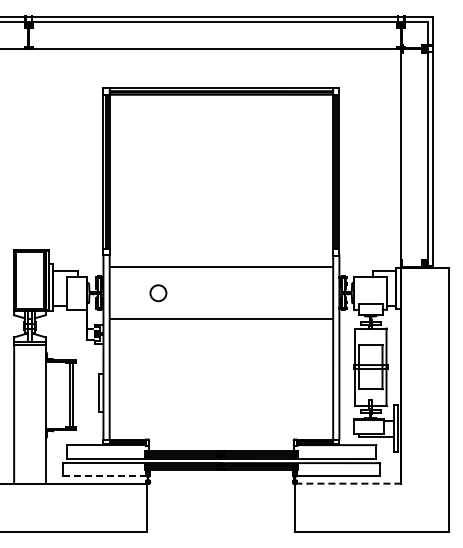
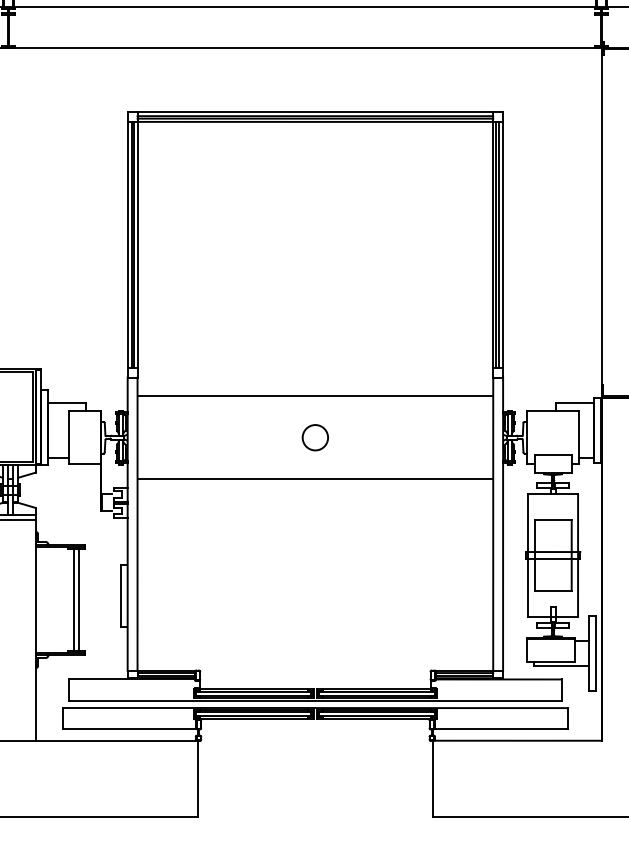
circle: (158, 293) -> (315, 438), moved
line: (104, 476) -> (129, 729), dashed -> solid
line: (348, 483) -> (517, 740), dashed -> solid

